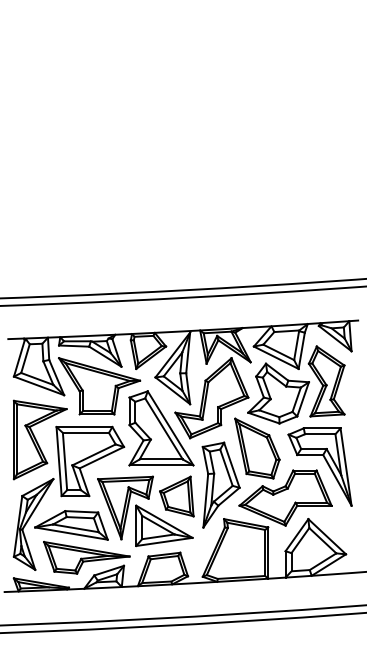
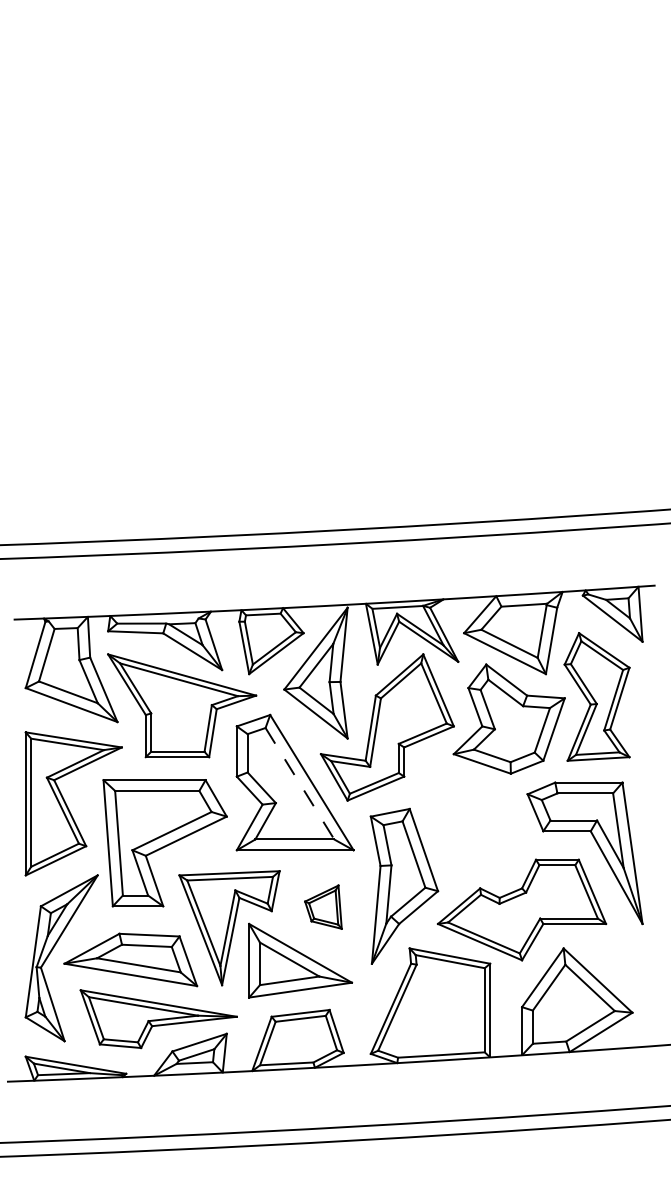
line: (164, 428) -> (300, 782), solid -> dashed
part: (257, 448) -> (470, 819), removed
part: (176, 496) -> (322, 907), size x0.6

